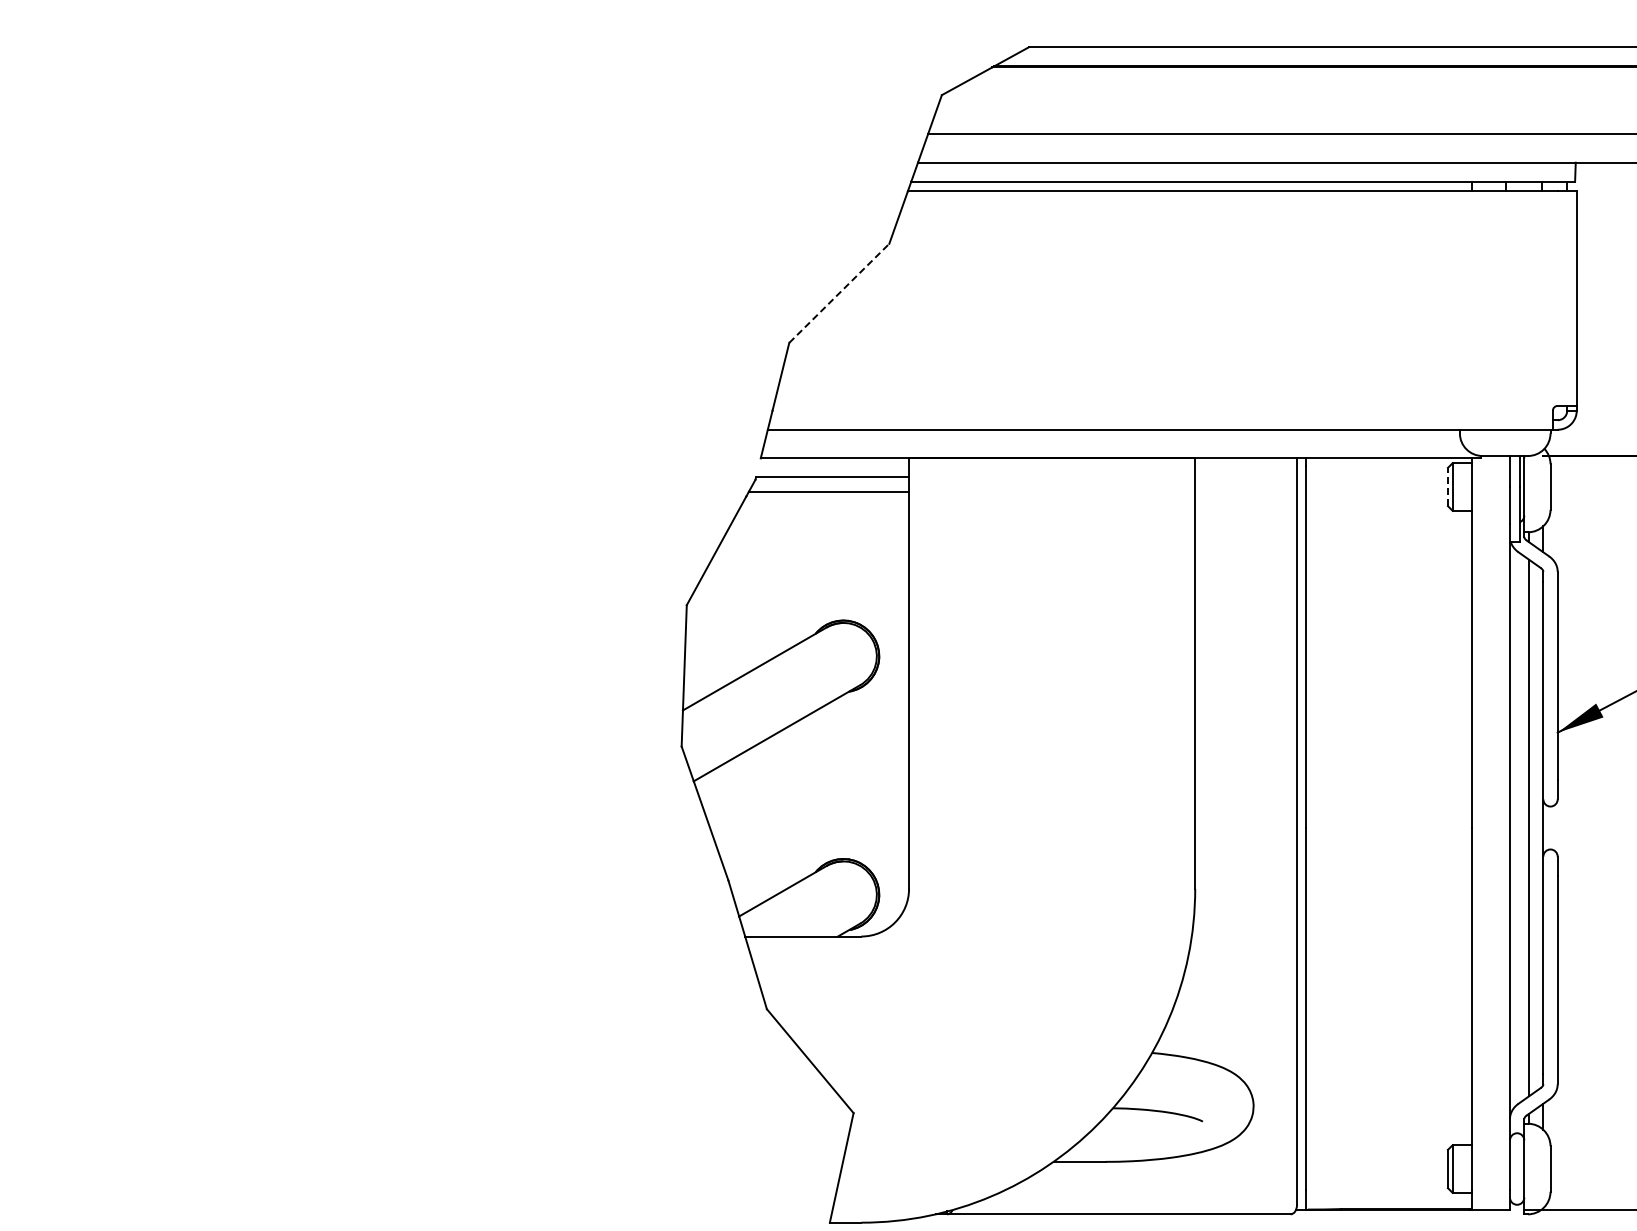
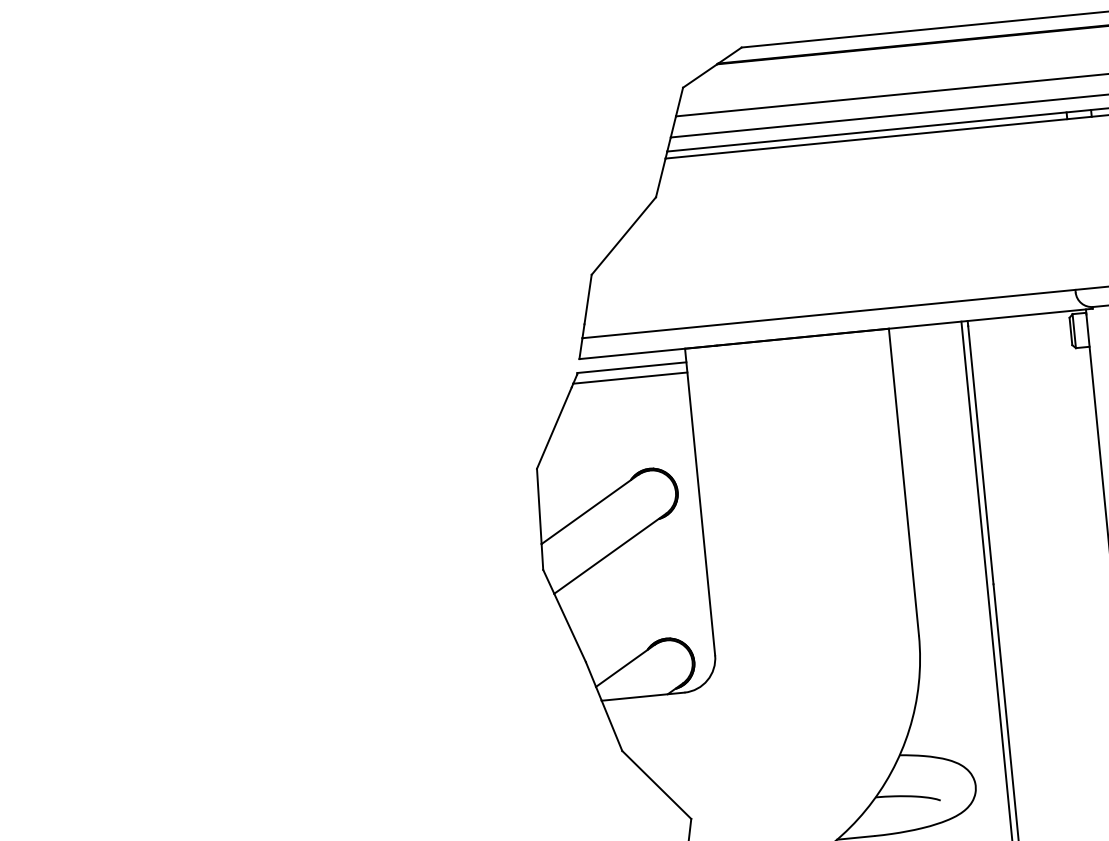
line: (839, 293) -> (624, 236), dashed -> solid
line: (1447, 486) -> (1070, 331), dashed -> solid

